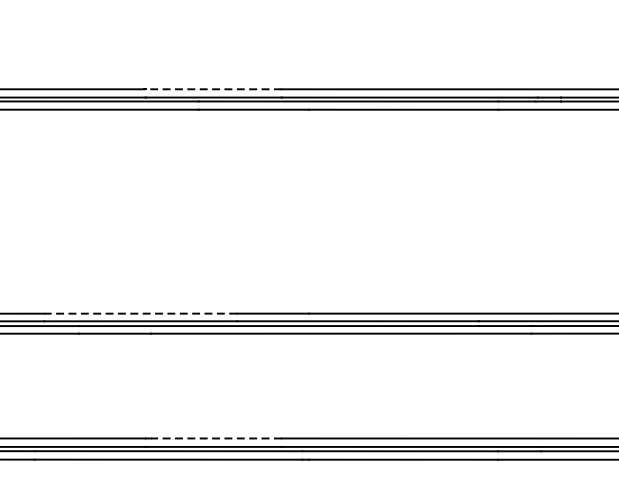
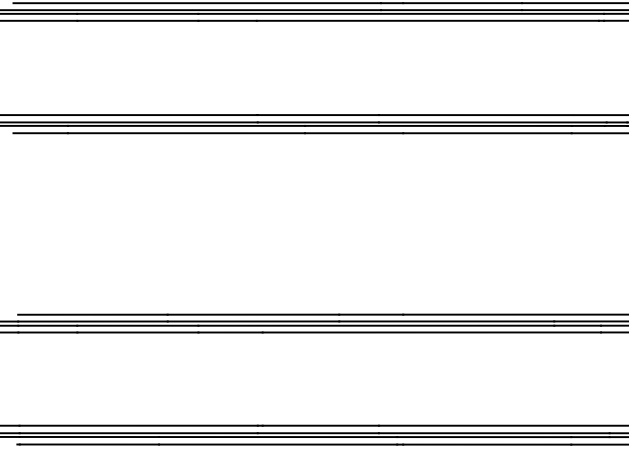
line: (213, 89) -> (318, 115), dashed -> solid
line: (140, 313) -> (253, 314), dashed -> solid
line: (216, 438) -> (320, 425), dashed -> solid

